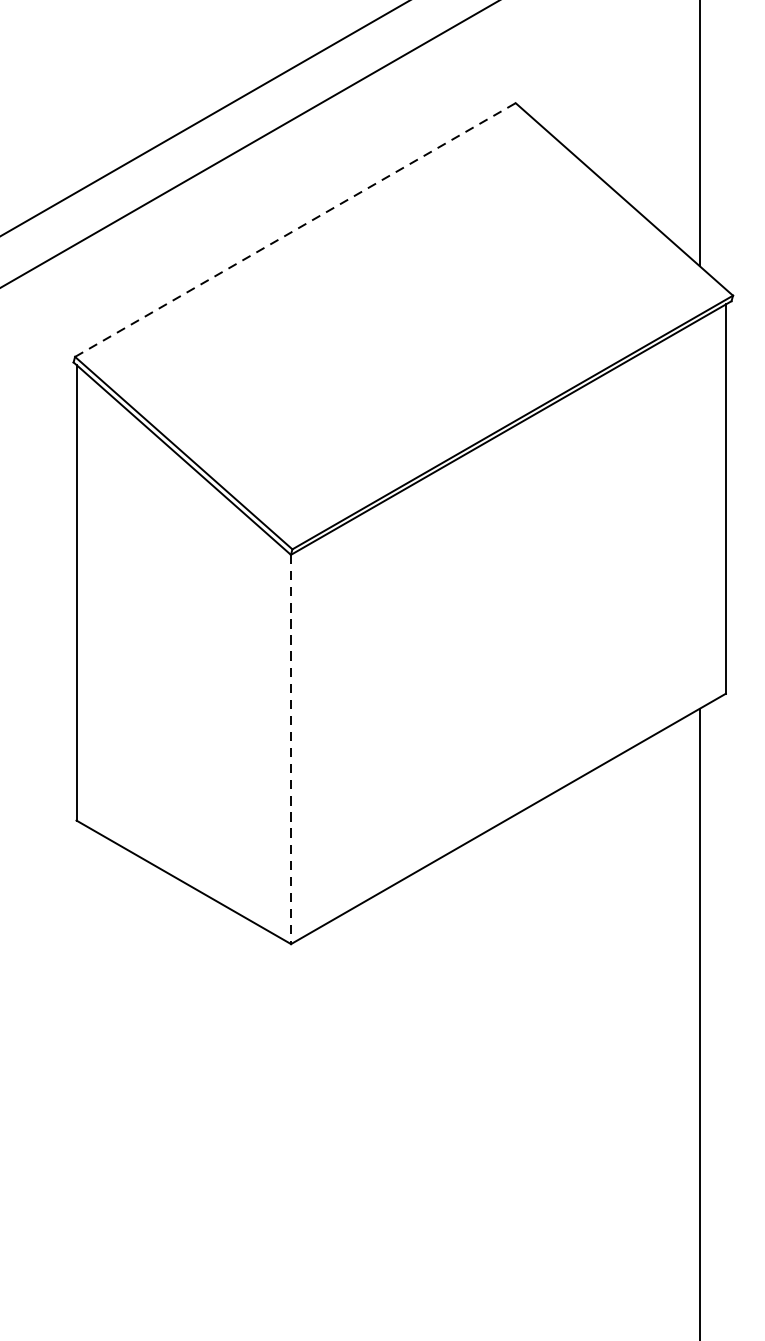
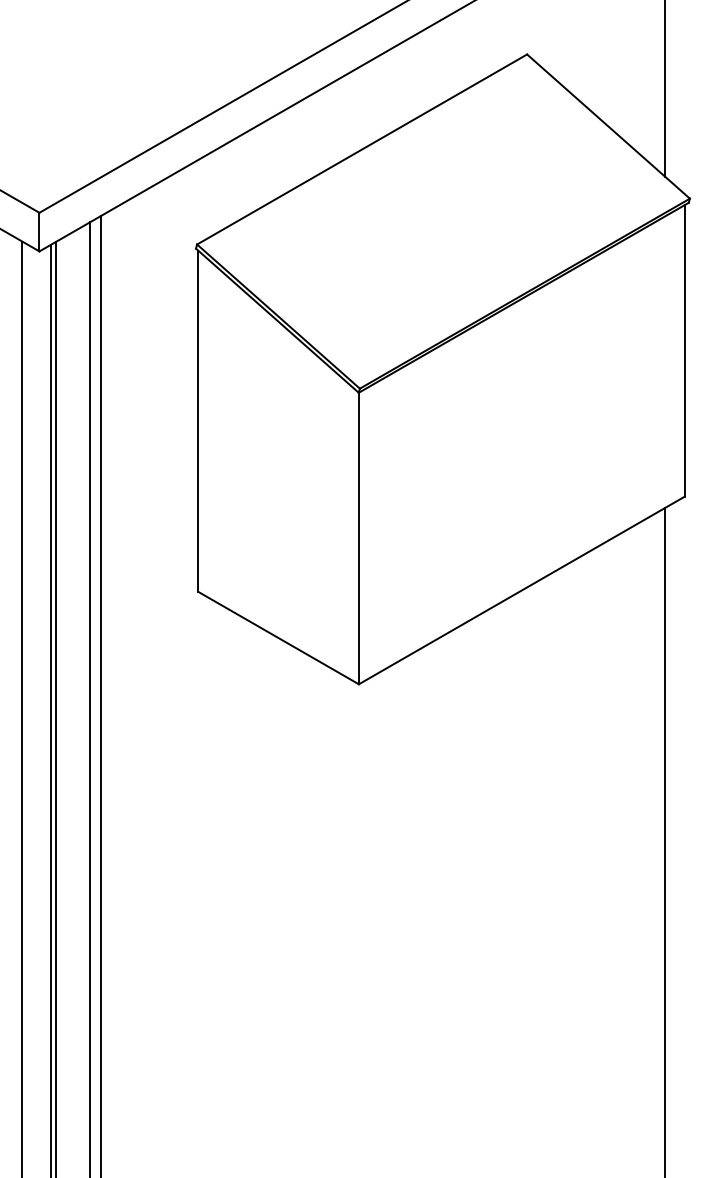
line: (295, 230) -> (362, 149), dashed -> solid
line: (290, 749) -> (358, 538), dashed -> solid

